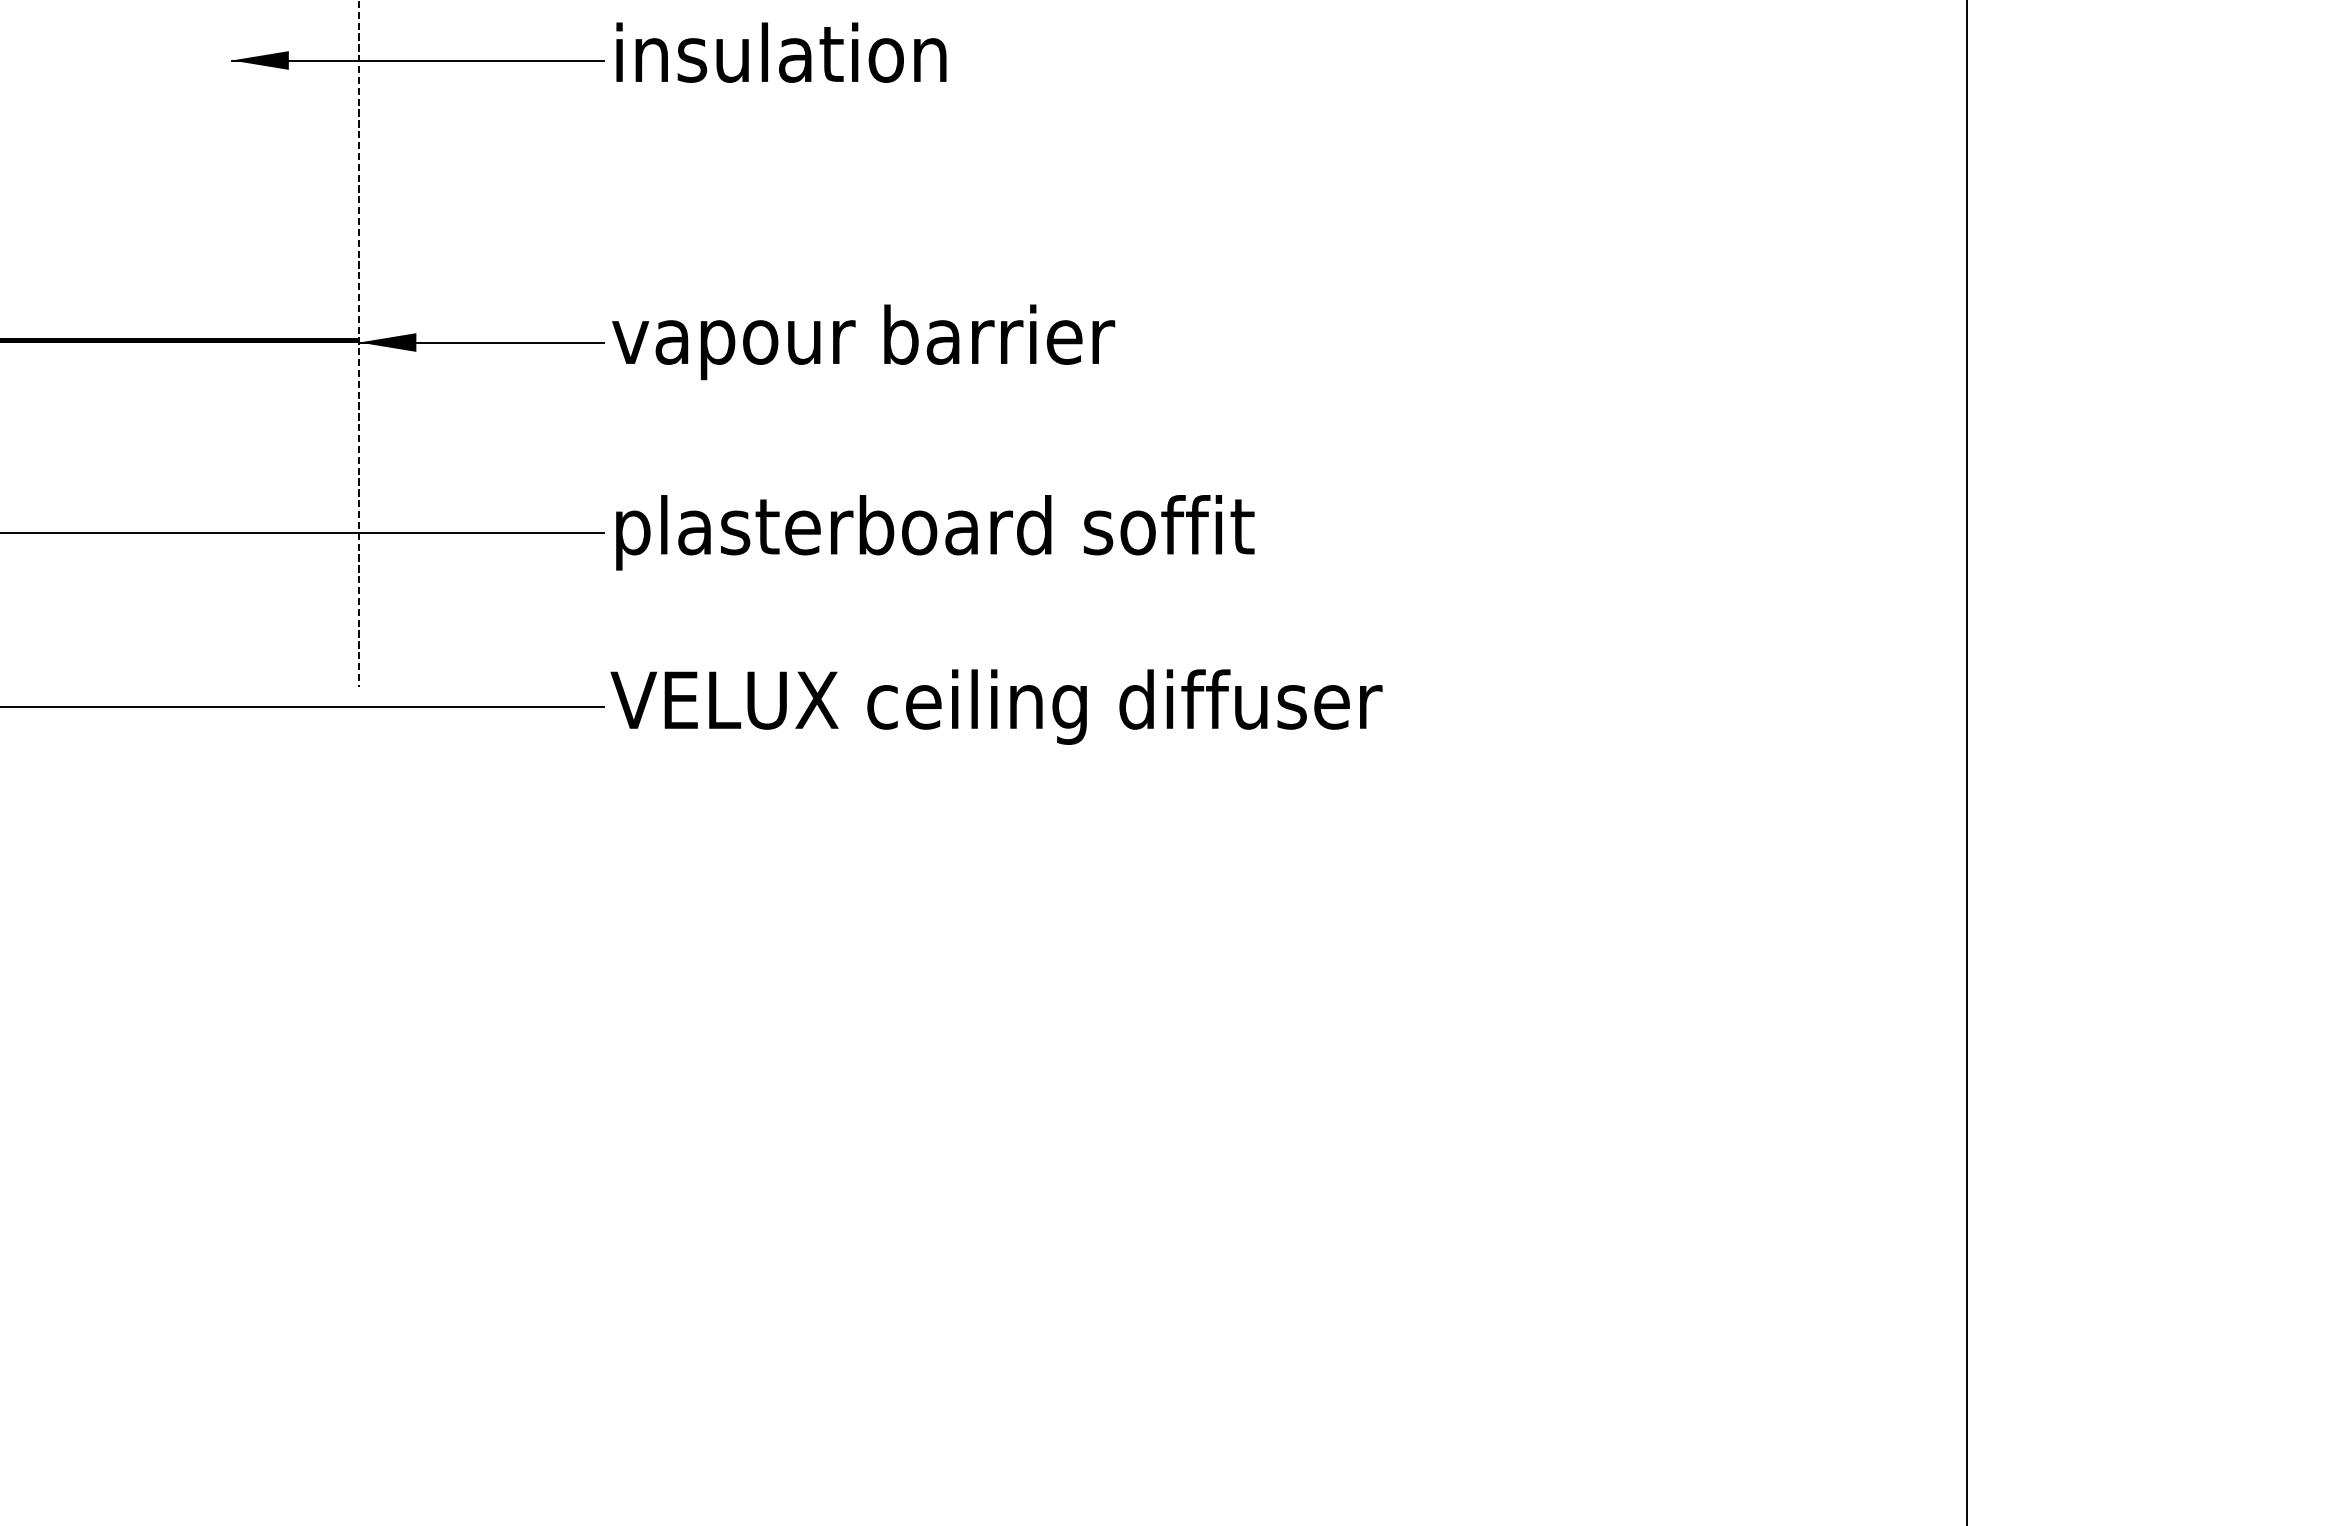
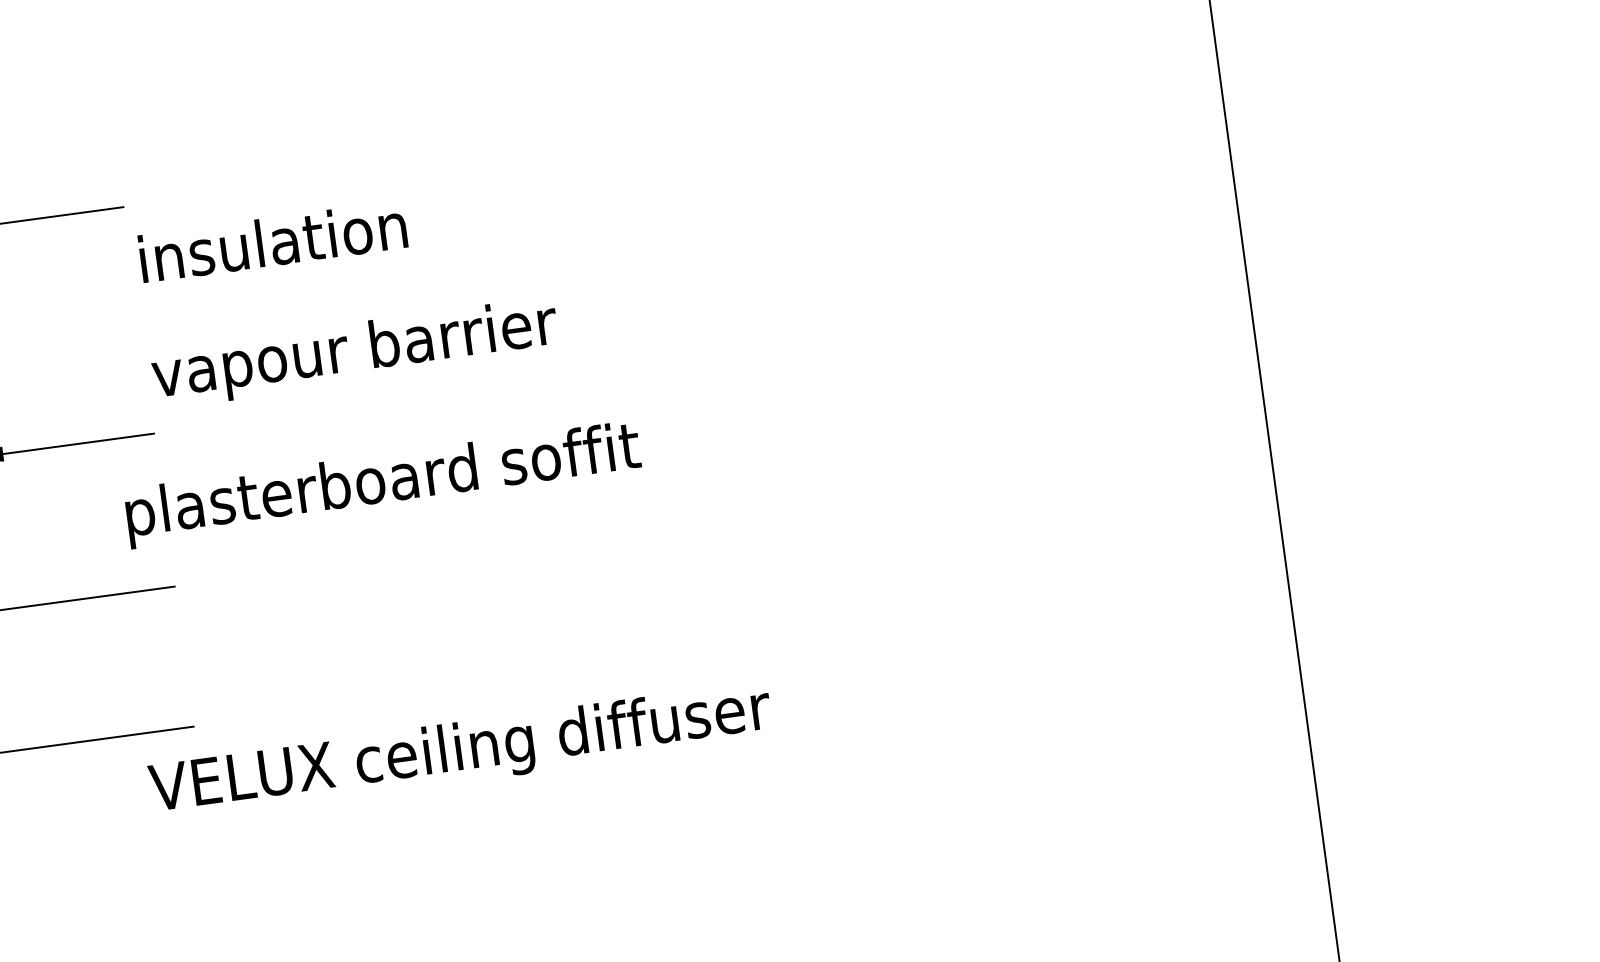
text: (781, 52) -> (273, 241), moved
text: (863, 342) -> (355, 353), moved
text: (935, 532) -> (383, 484), moved
text: (996, 706) -> (460, 751), moved

